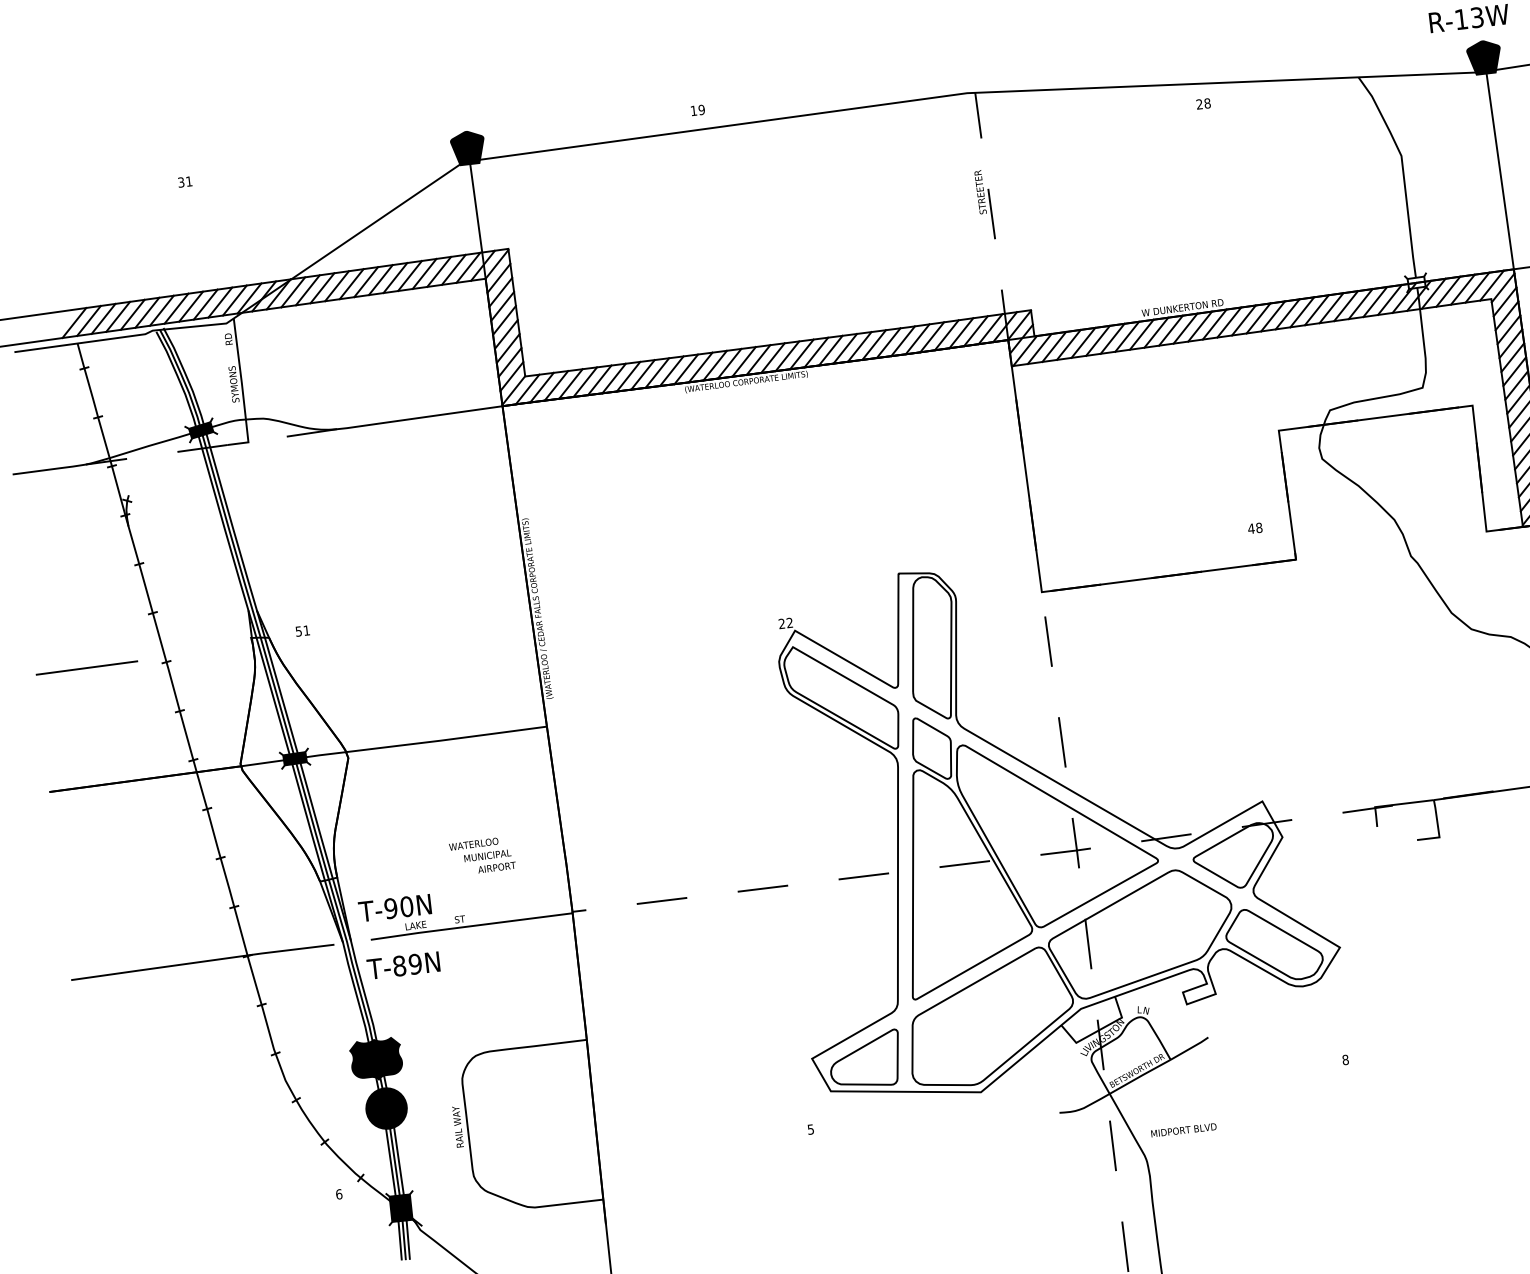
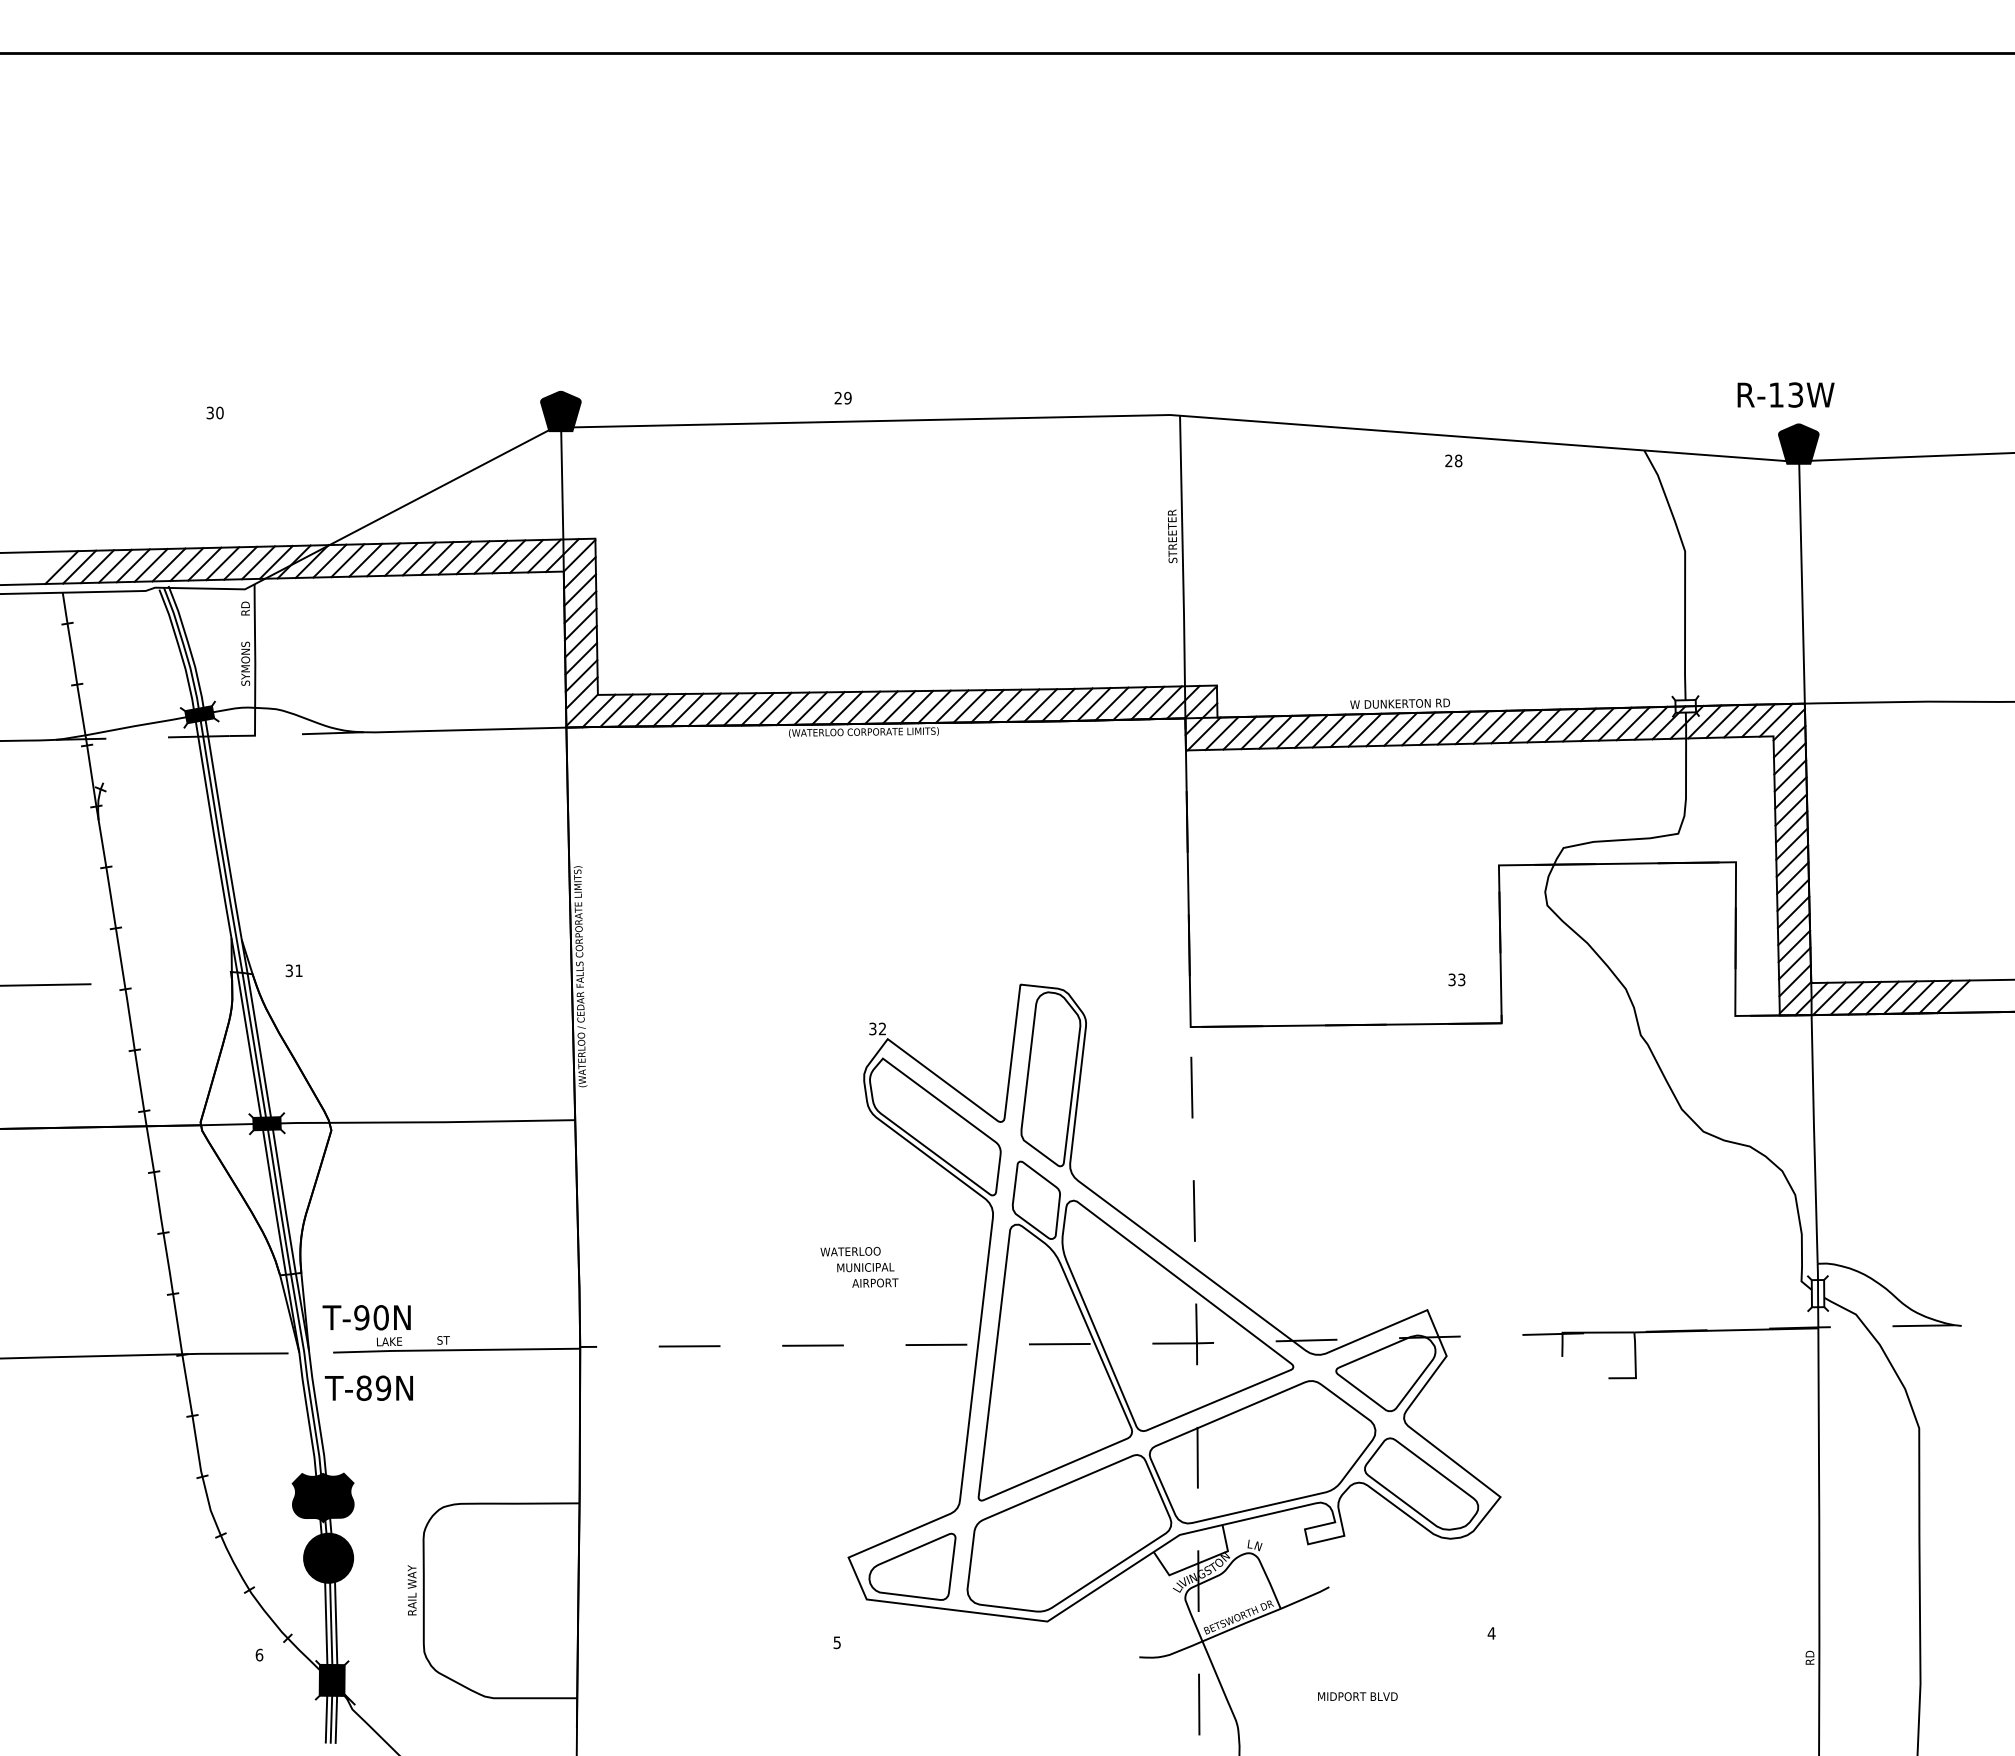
text: (693, 110) -> (837, 397), 19 -> 29
text: (188, 181) -> (219, 412), 31 -> 30
line: (992, 216) -> (1183, 567), dashed -> solid
text: (1254, 528) -> (1456, 979), 48 -> 33
text: (781, 624) -> (872, 1029), 22 -> 32
text: (298, 631) -> (289, 970), 51 -> 31
text: (482, 855) -> (859, 1266), moved
text: (1345, 1060) -> (1491, 1633), 8 -> 4
text: (1183, 1130) -> (1357, 1696), moved

